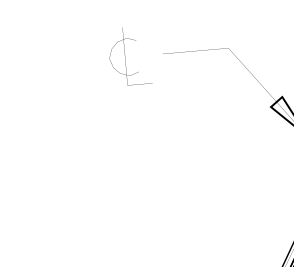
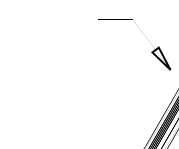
part: (125, 74) -> (77, 28), removed

